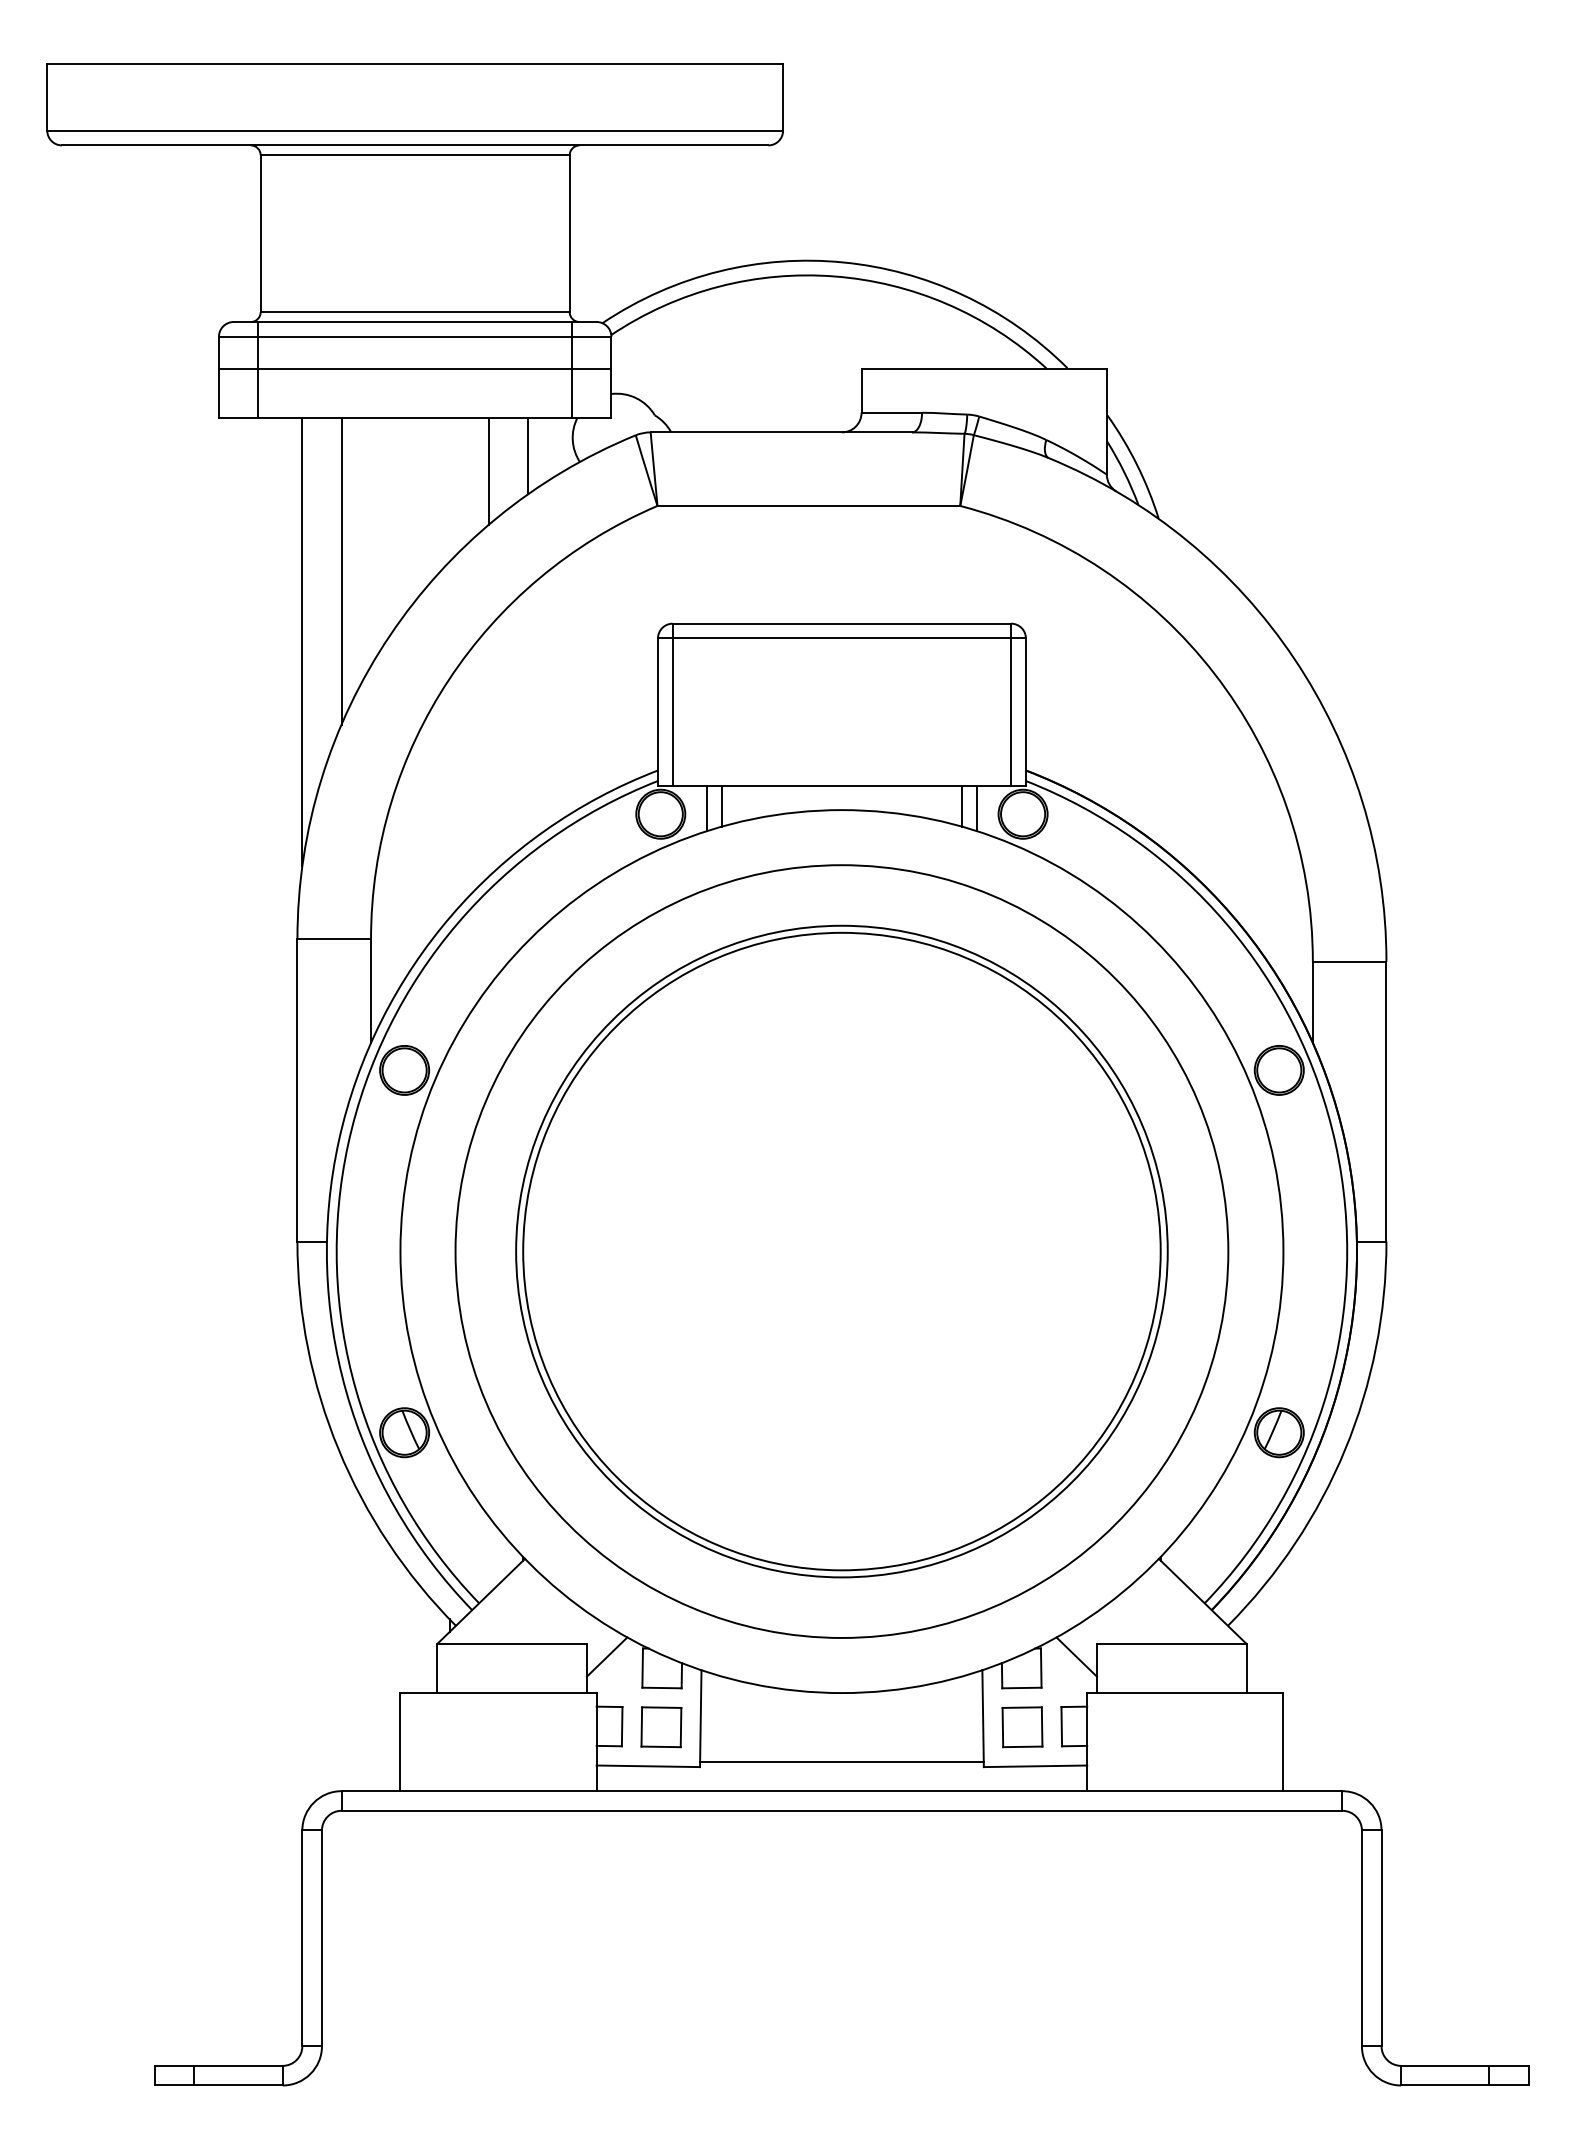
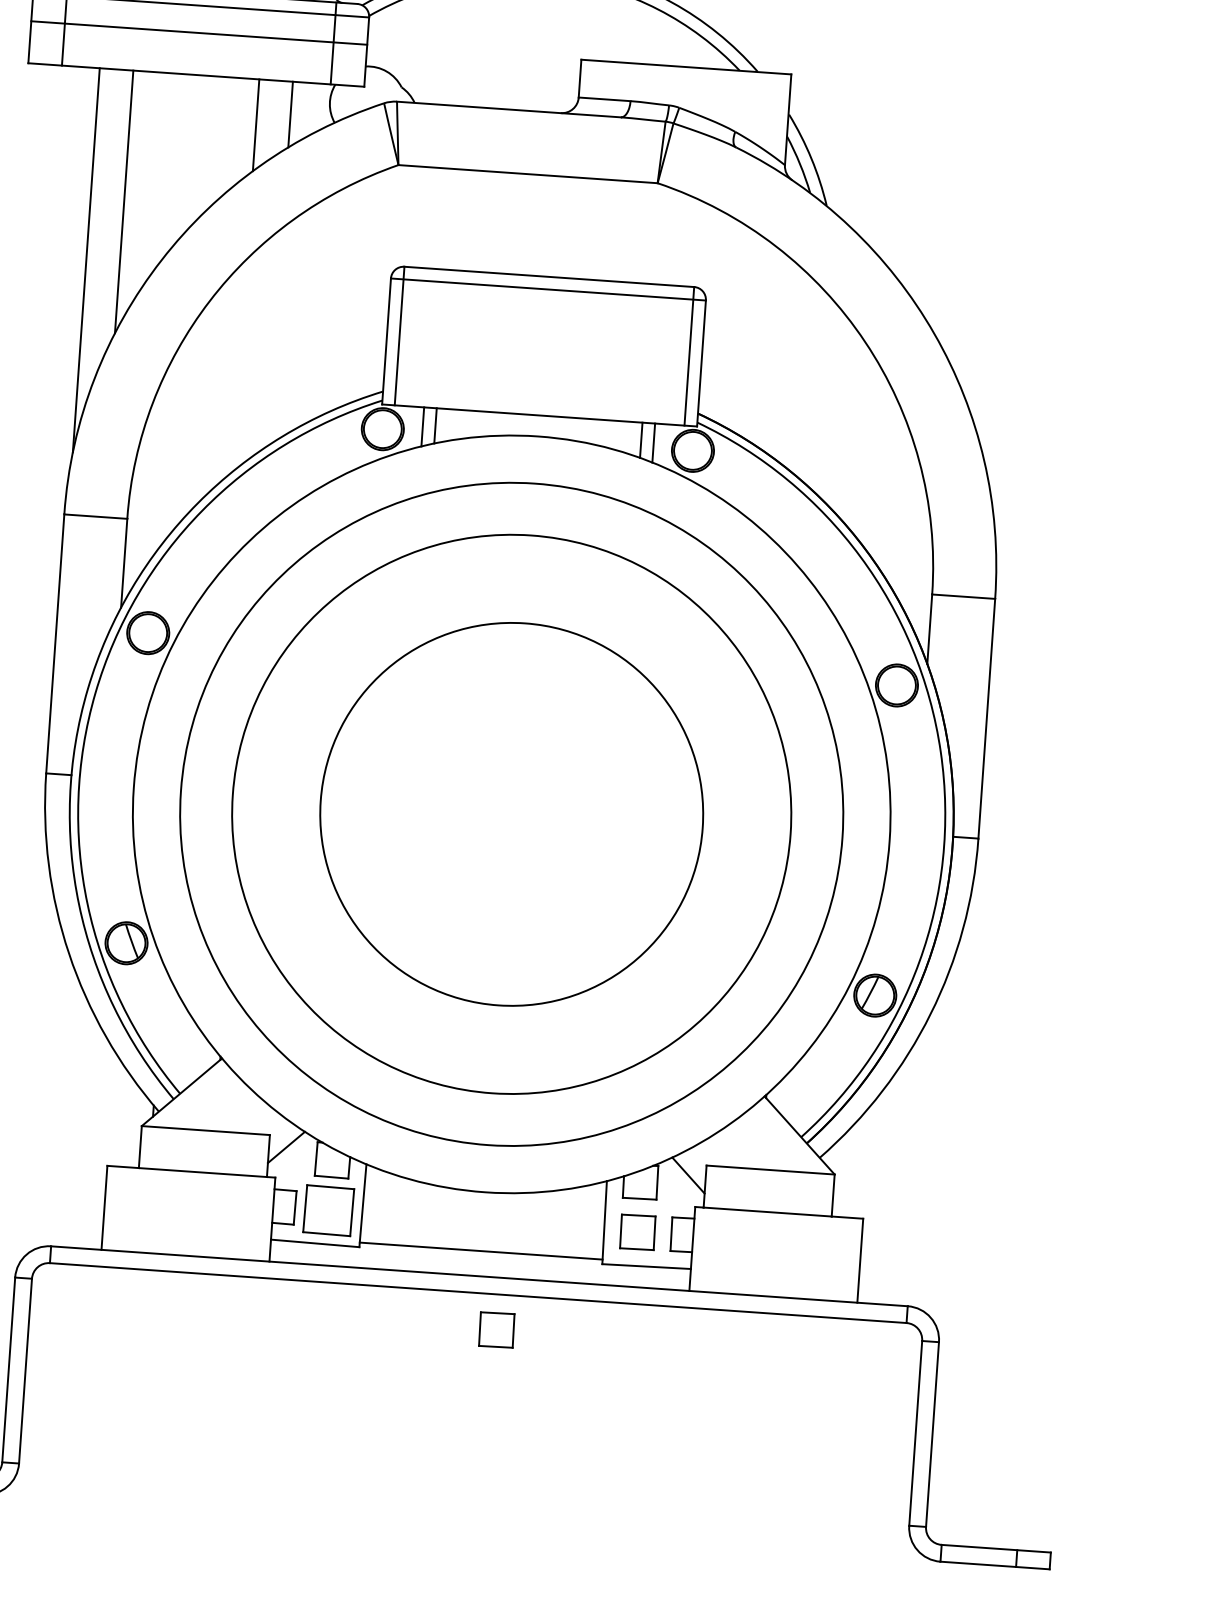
circle: (841, 1251) -> (511, 814), size x0.7
part: (661, 1727) -> (328, 1210), size x1.4
part: (866, 1852) -> (496, 1330), added

